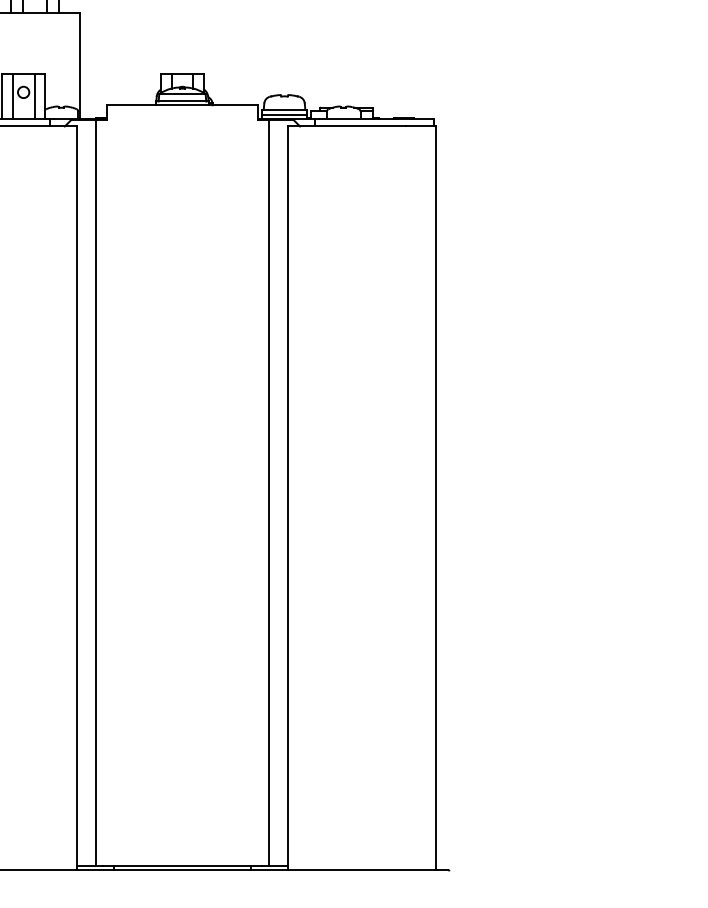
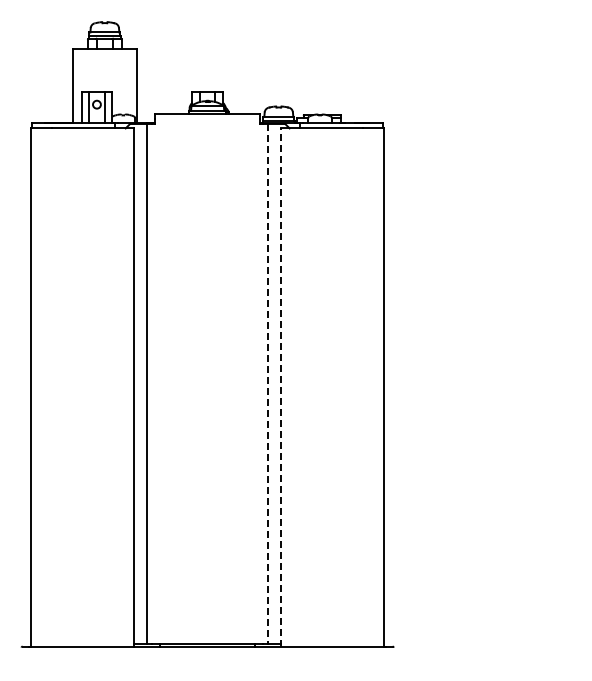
line: (269, 493) -> (268, 384), solid -> dashed
line: (288, 498) -> (281, 387), solid -> dashed

